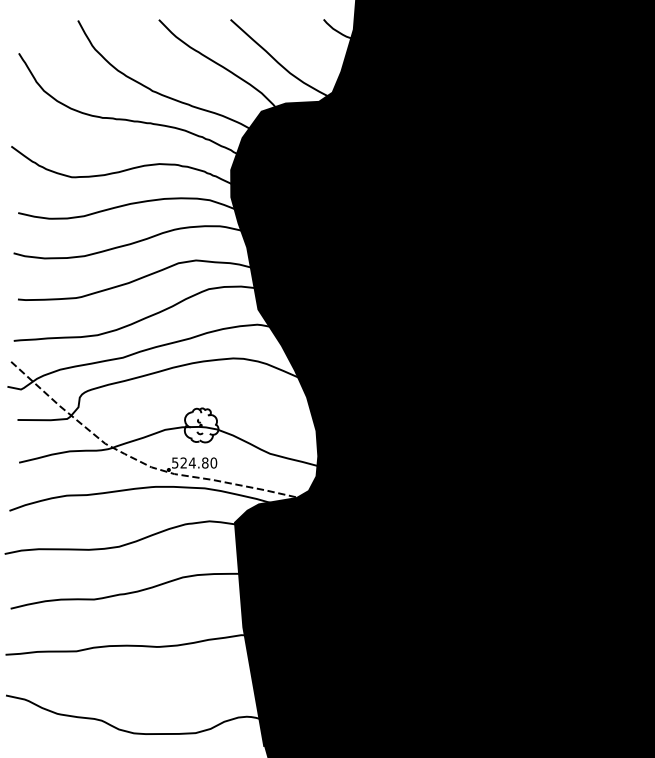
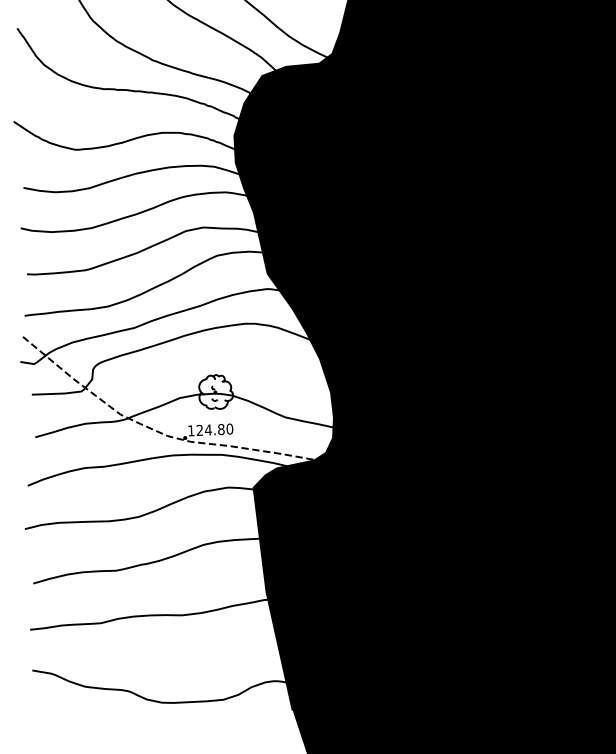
text: (175, 462) -> (191, 430), 524.80 -> 124.80

